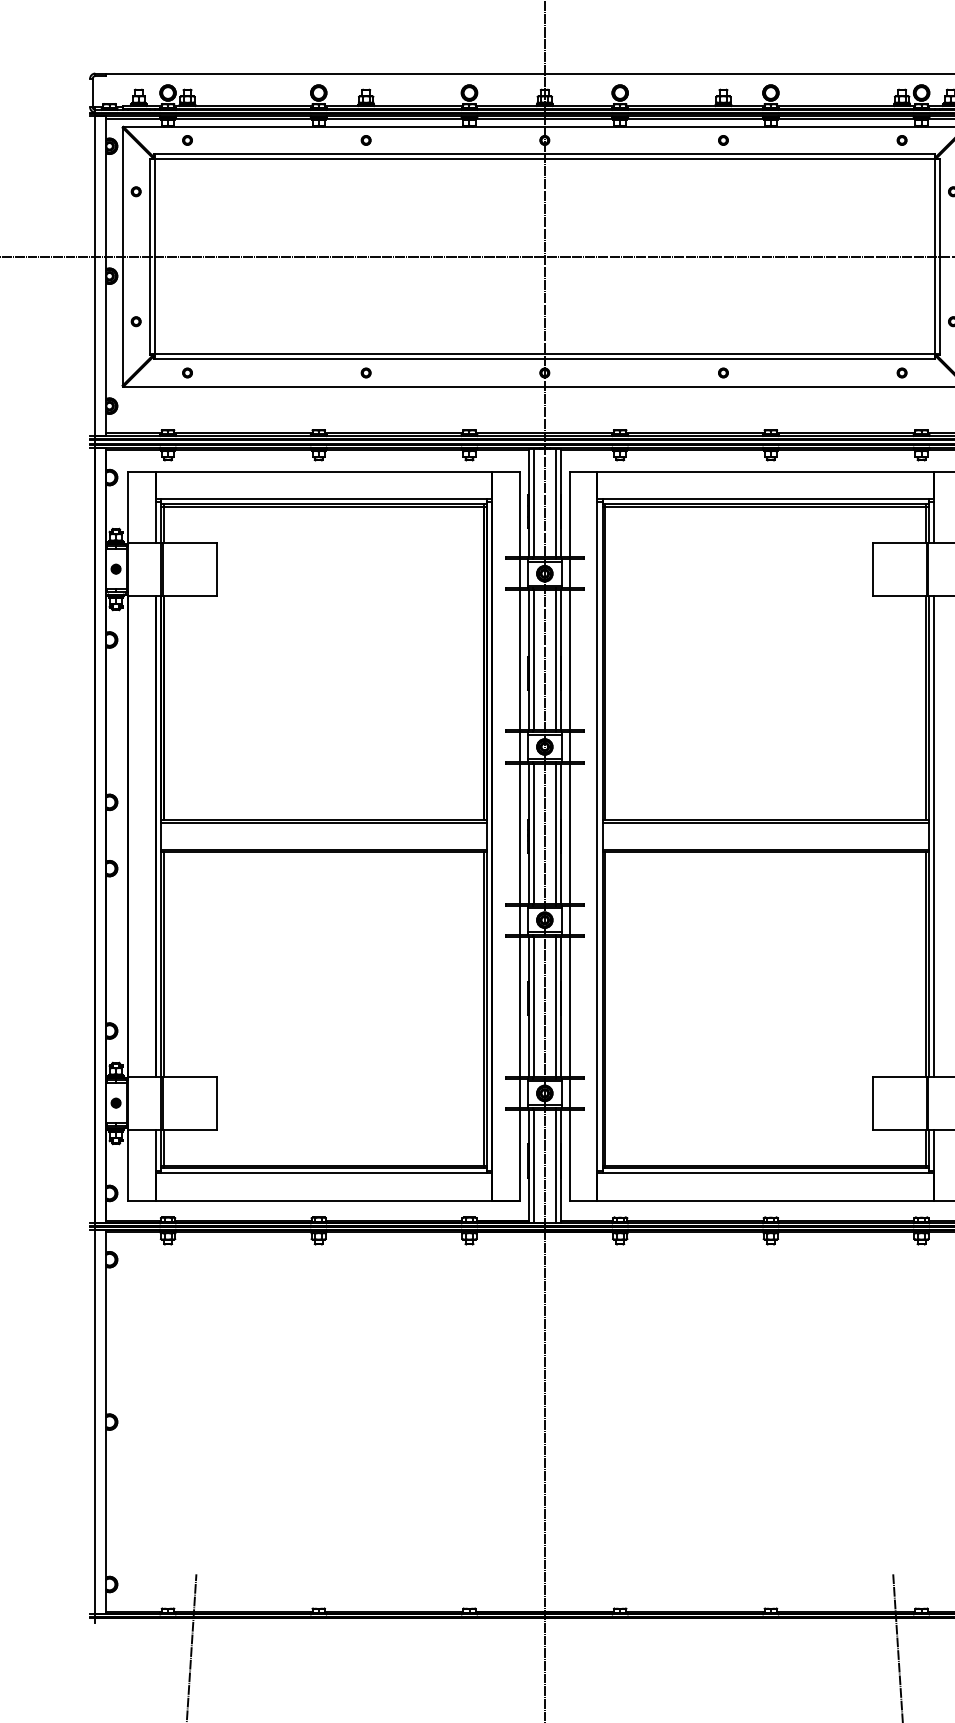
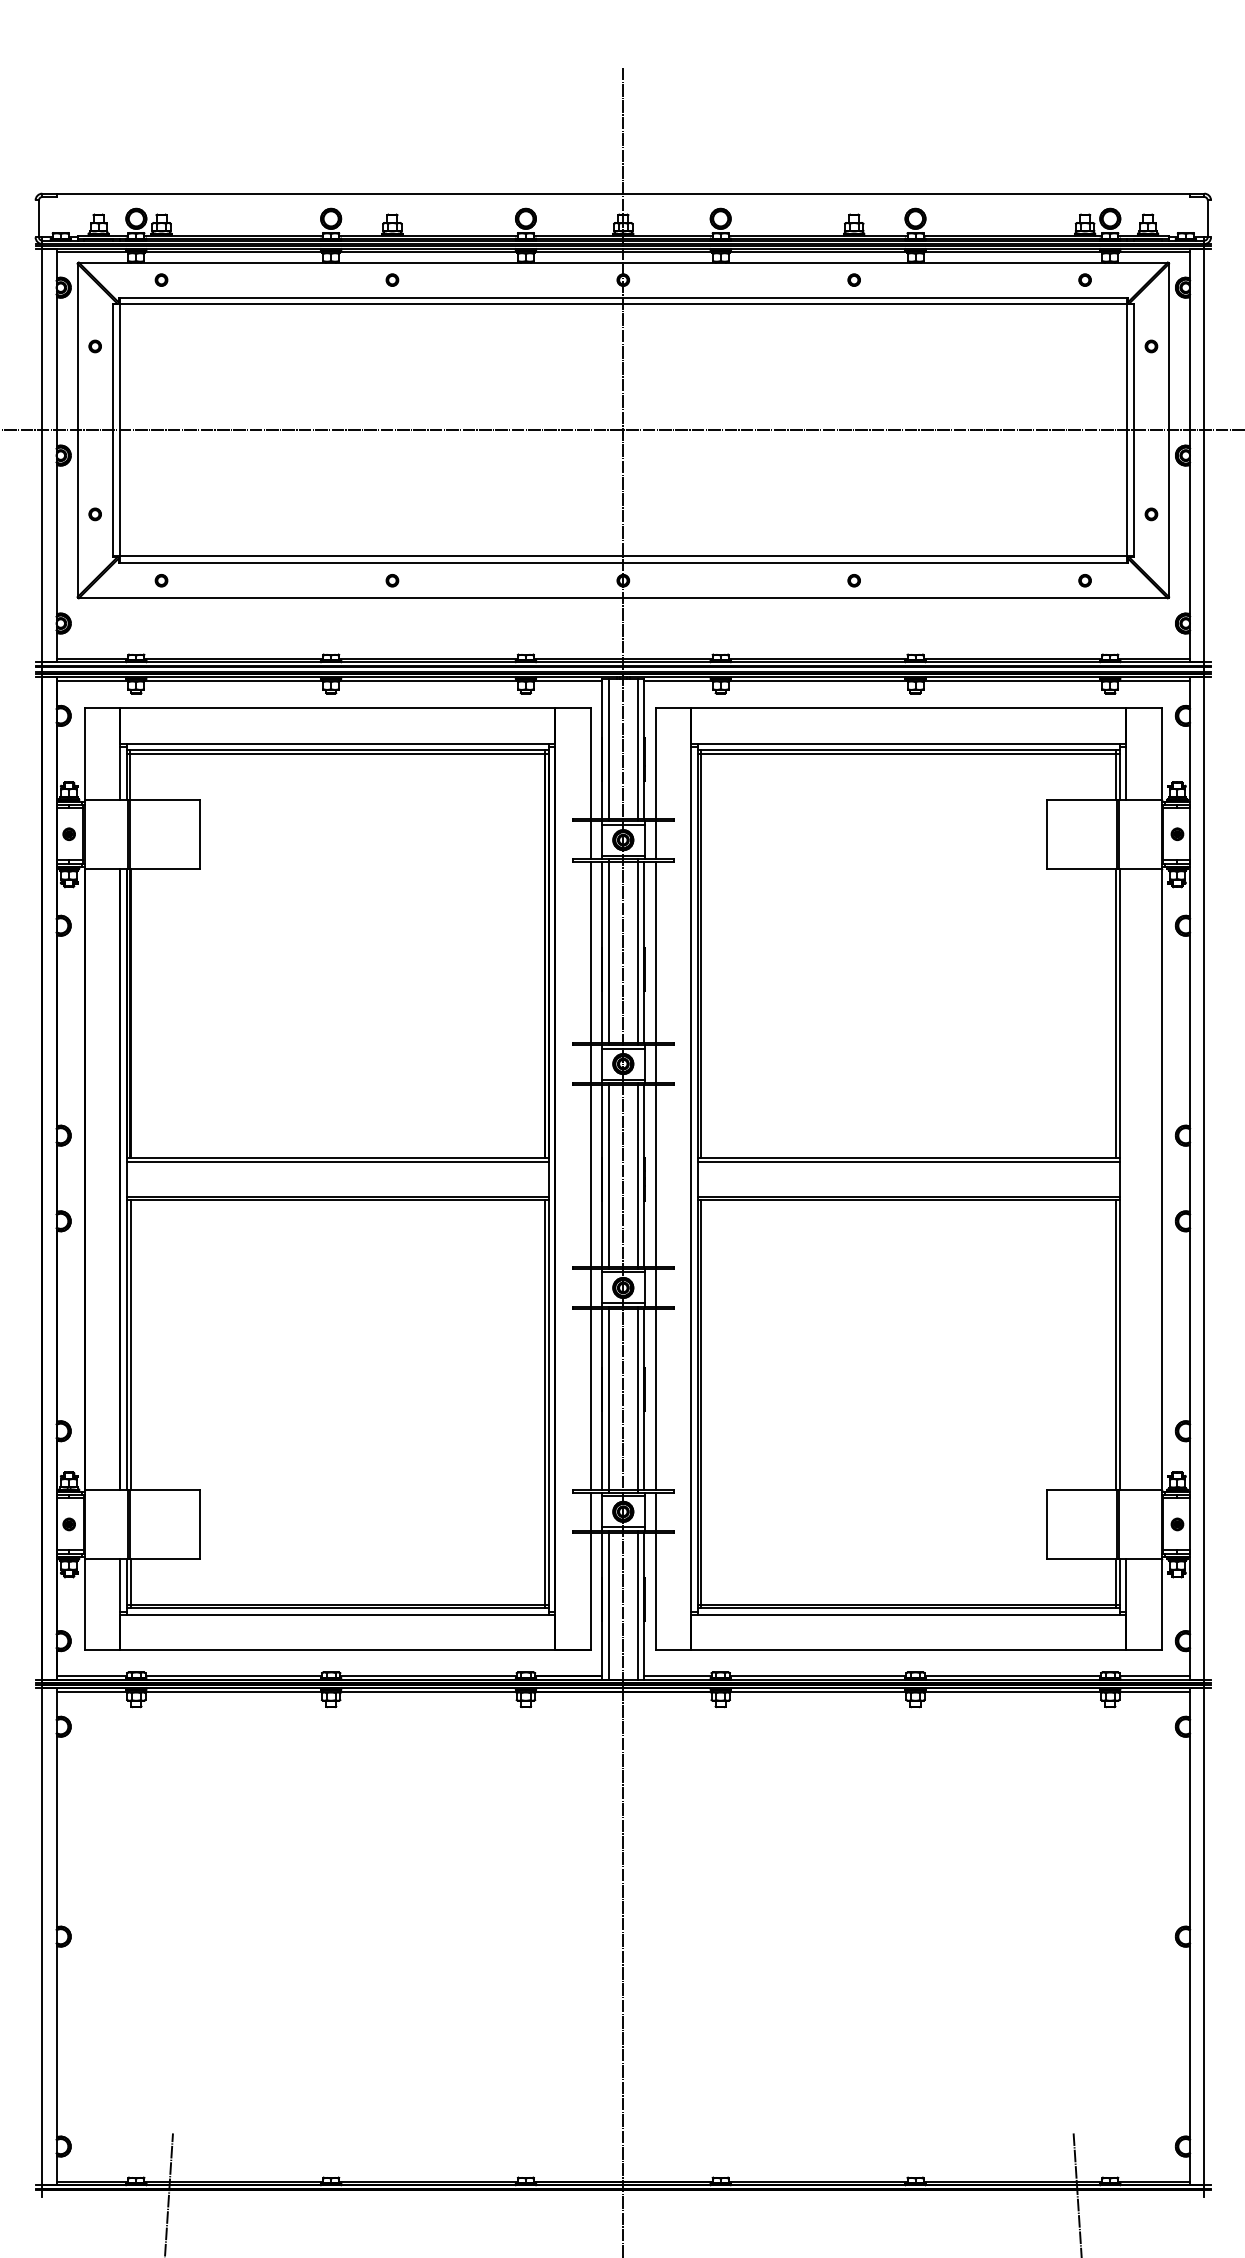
line: (934, 836) -> (1126, 1179), removed

